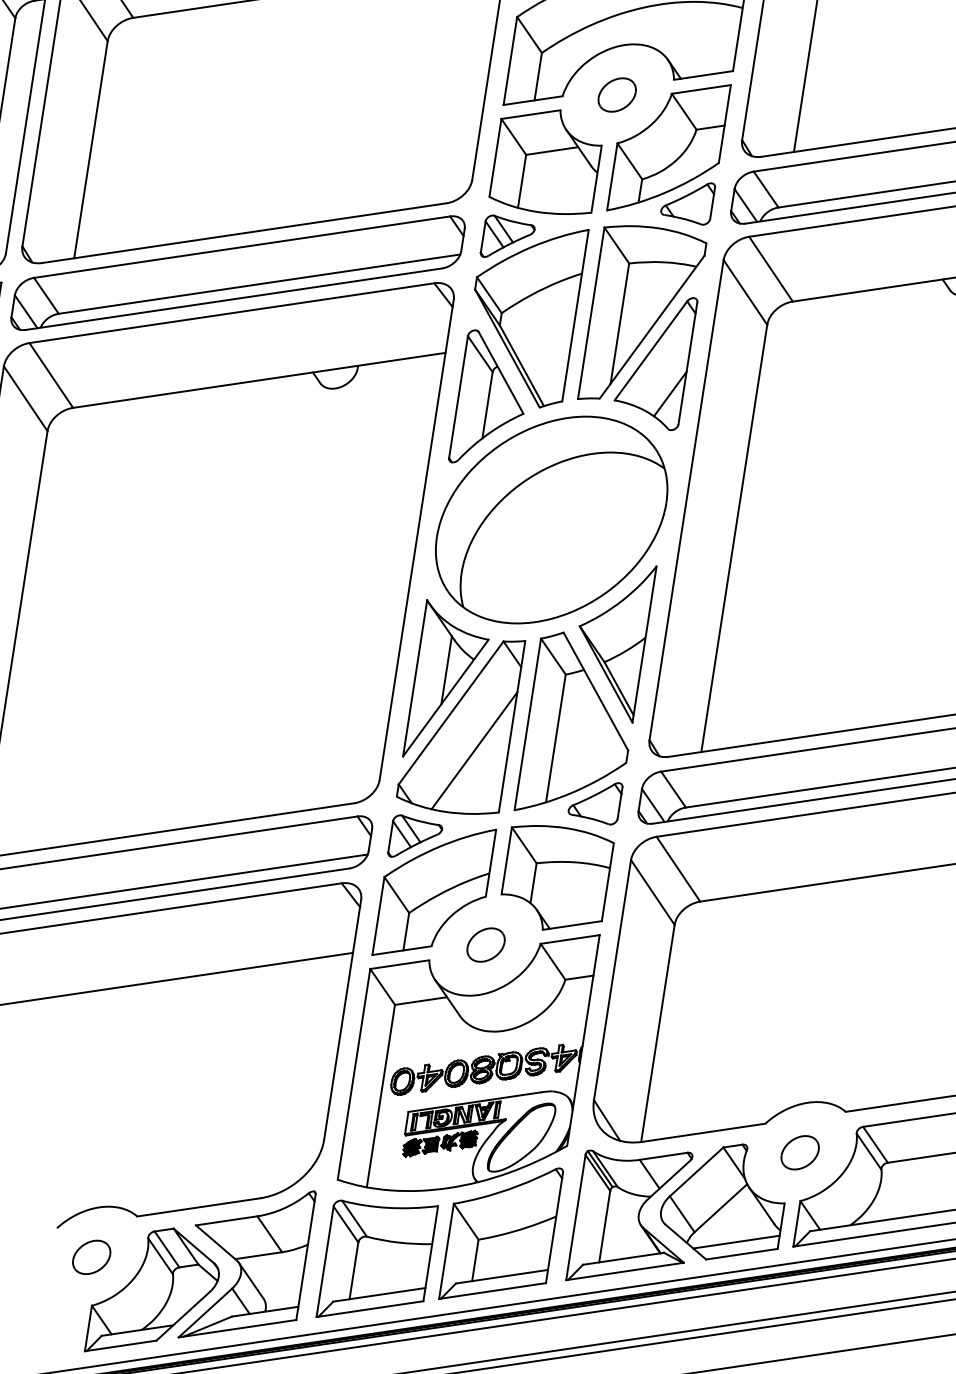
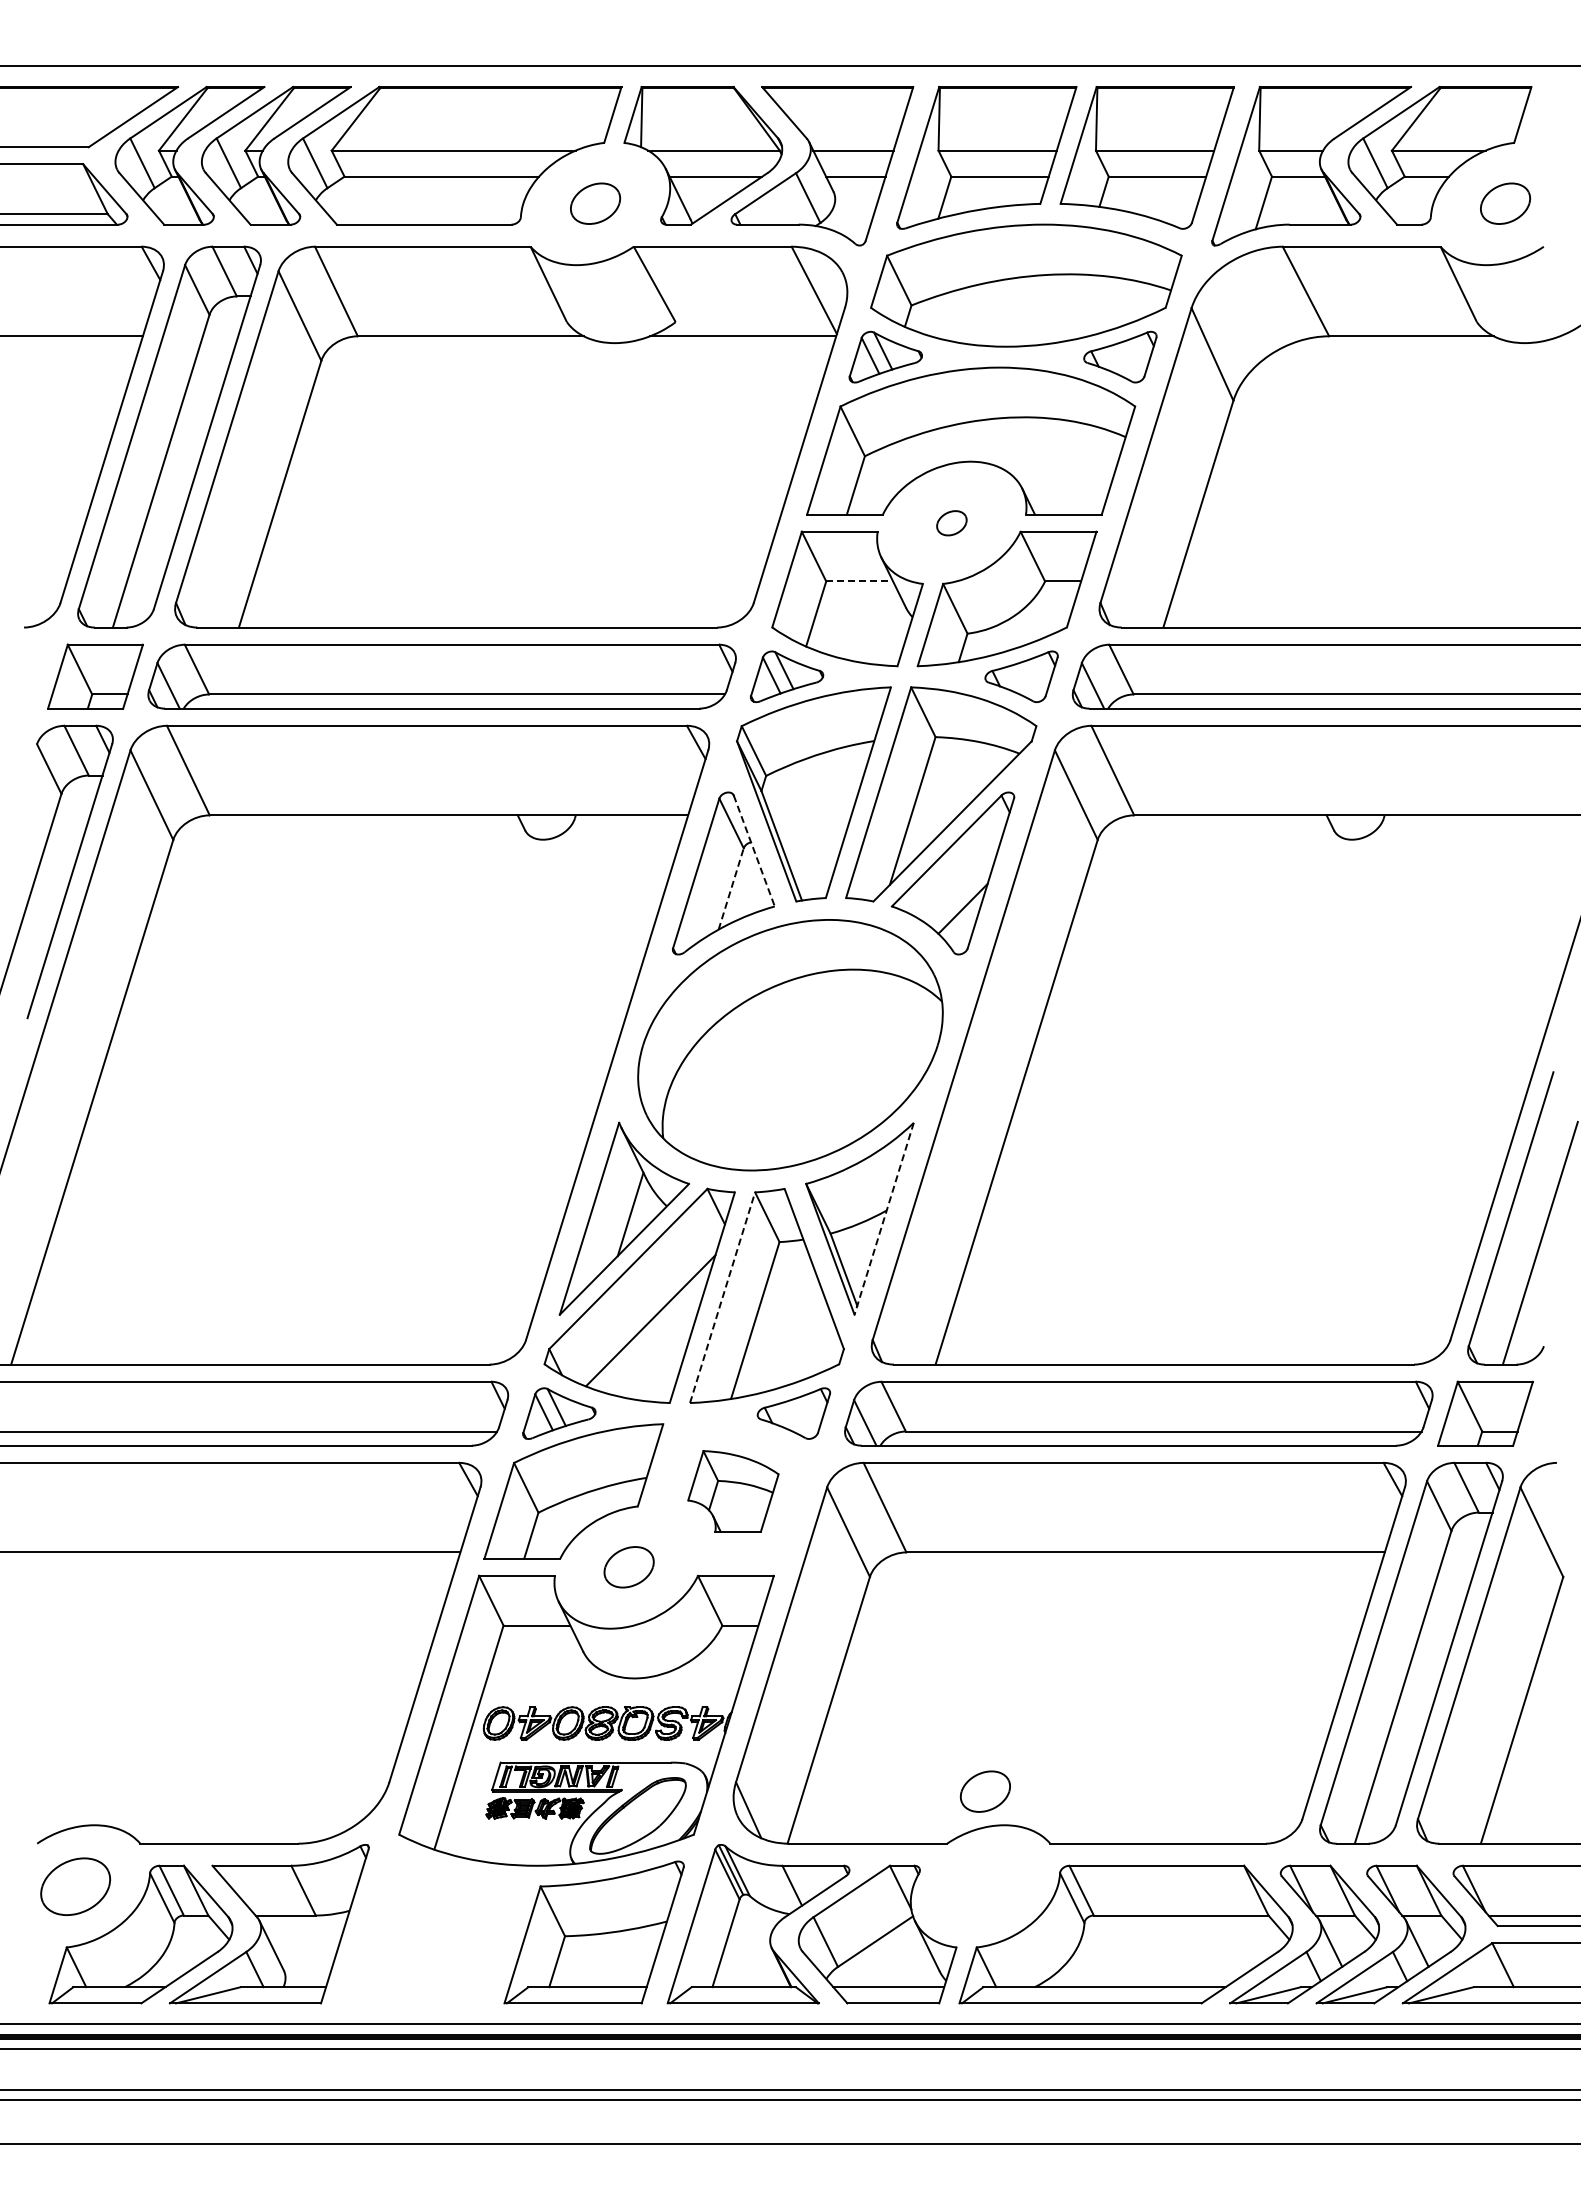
part: (617, 95) -> (951, 523), size x0.6
line: (552, 150) -> (860, 581), solid -> dashed
line: (501, 373) -> (754, 851), solid -> dashed
line: (487, 405) -> (731, 889), solid -> dashed
line: (644, 644) -> (884, 1219), solid -> dashed
line: (527, 724) -> (722, 1297), solid -> dashed
part: (558, 874) -> (733, 1491), size x0.6
part: (799, 1152) -> (984, 1791), moved
part: (375, 1251) -> (433, 1932), removed
part: (90, 1257) -> (74, 1886), size x1.4

